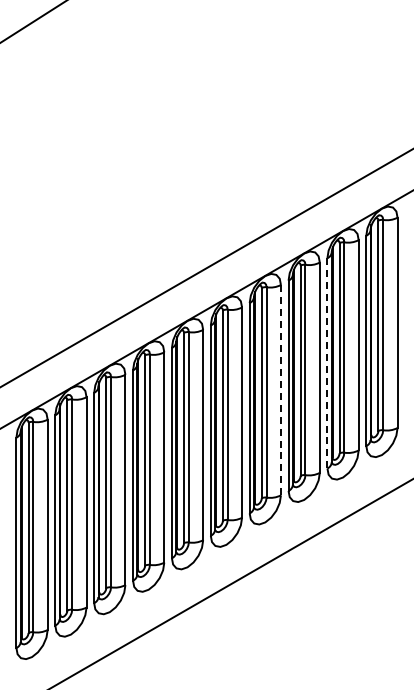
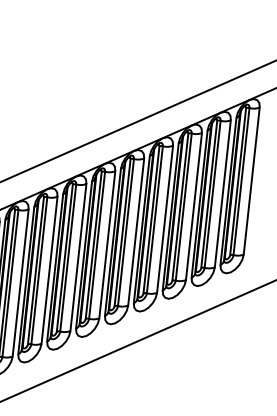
line: (327, 363) -> (199, 204), dashed -> solid
line: (280, 389) -> (164, 218), dashed -> solid

